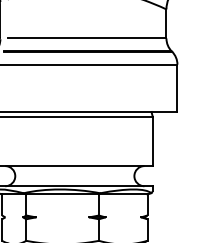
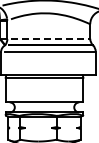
line: (86, 37) -> (50, 38), solid -> dashed

